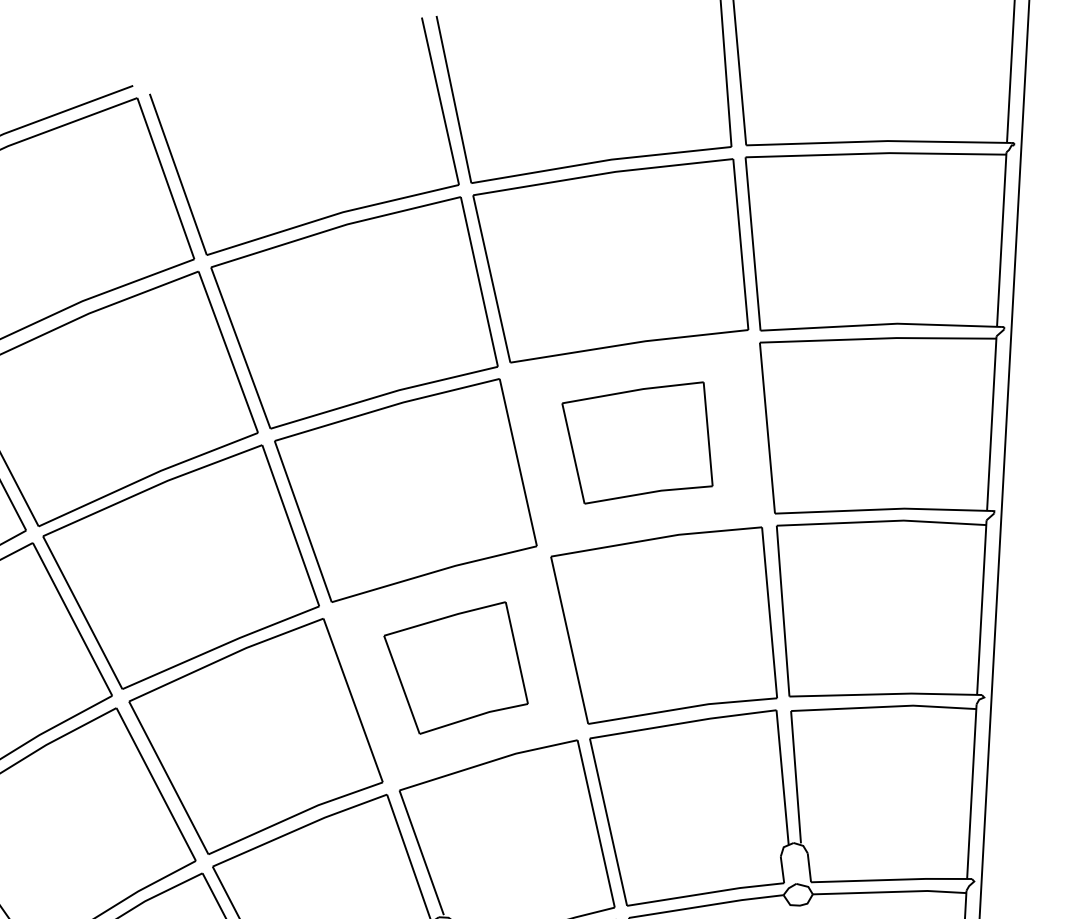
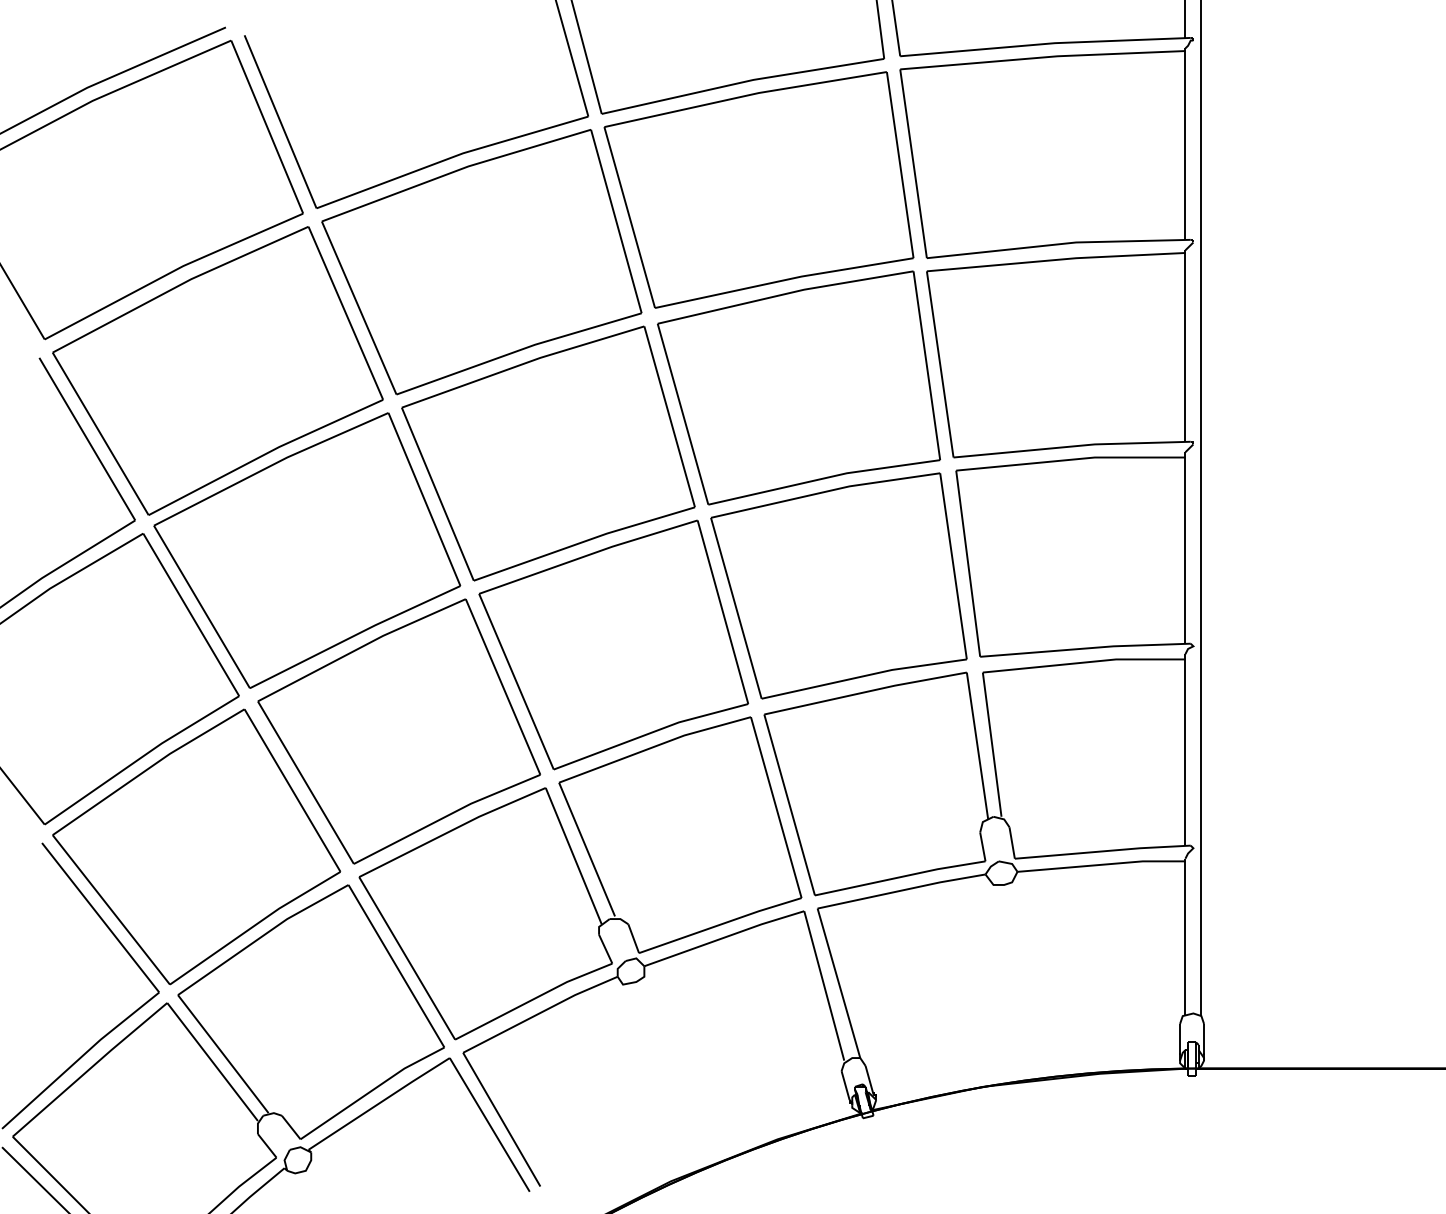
part: (637, 442) -> (798, 387), size x1.67
part: (455, 667) -> (613, 644), size x1.67

